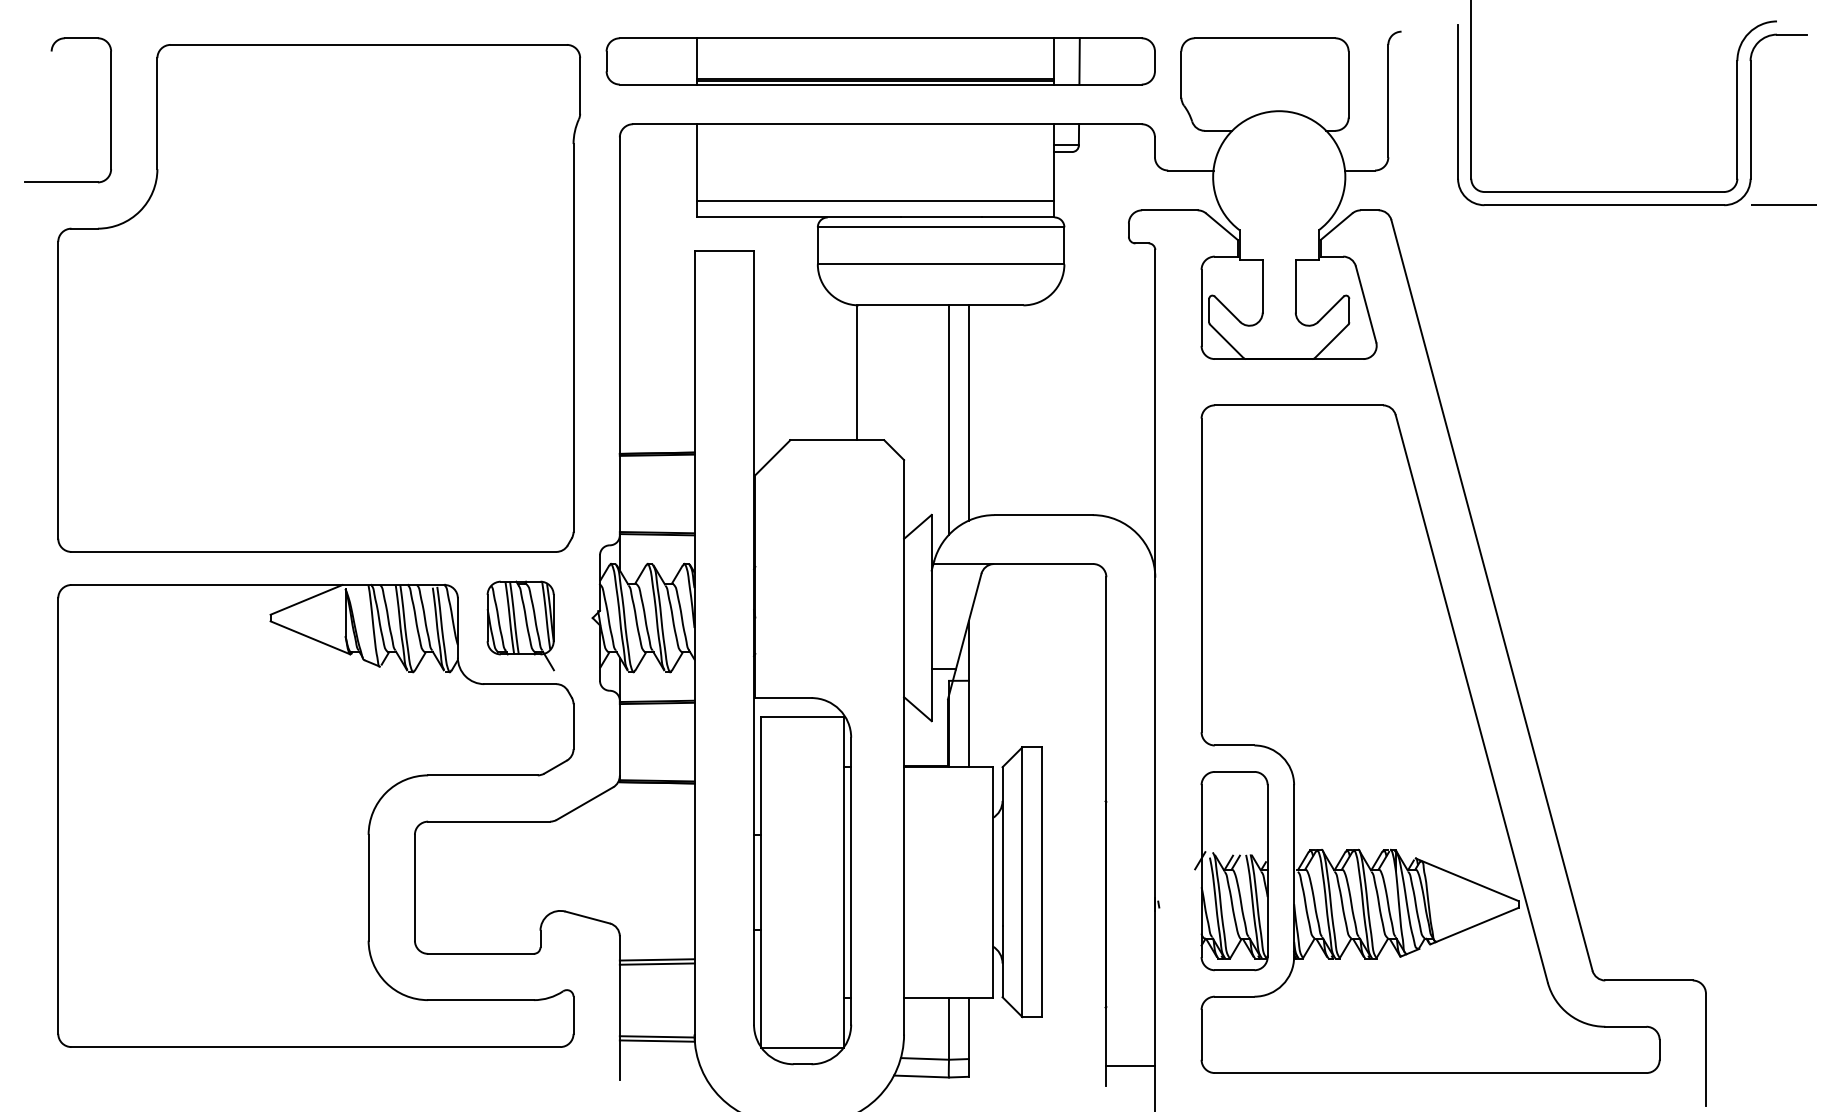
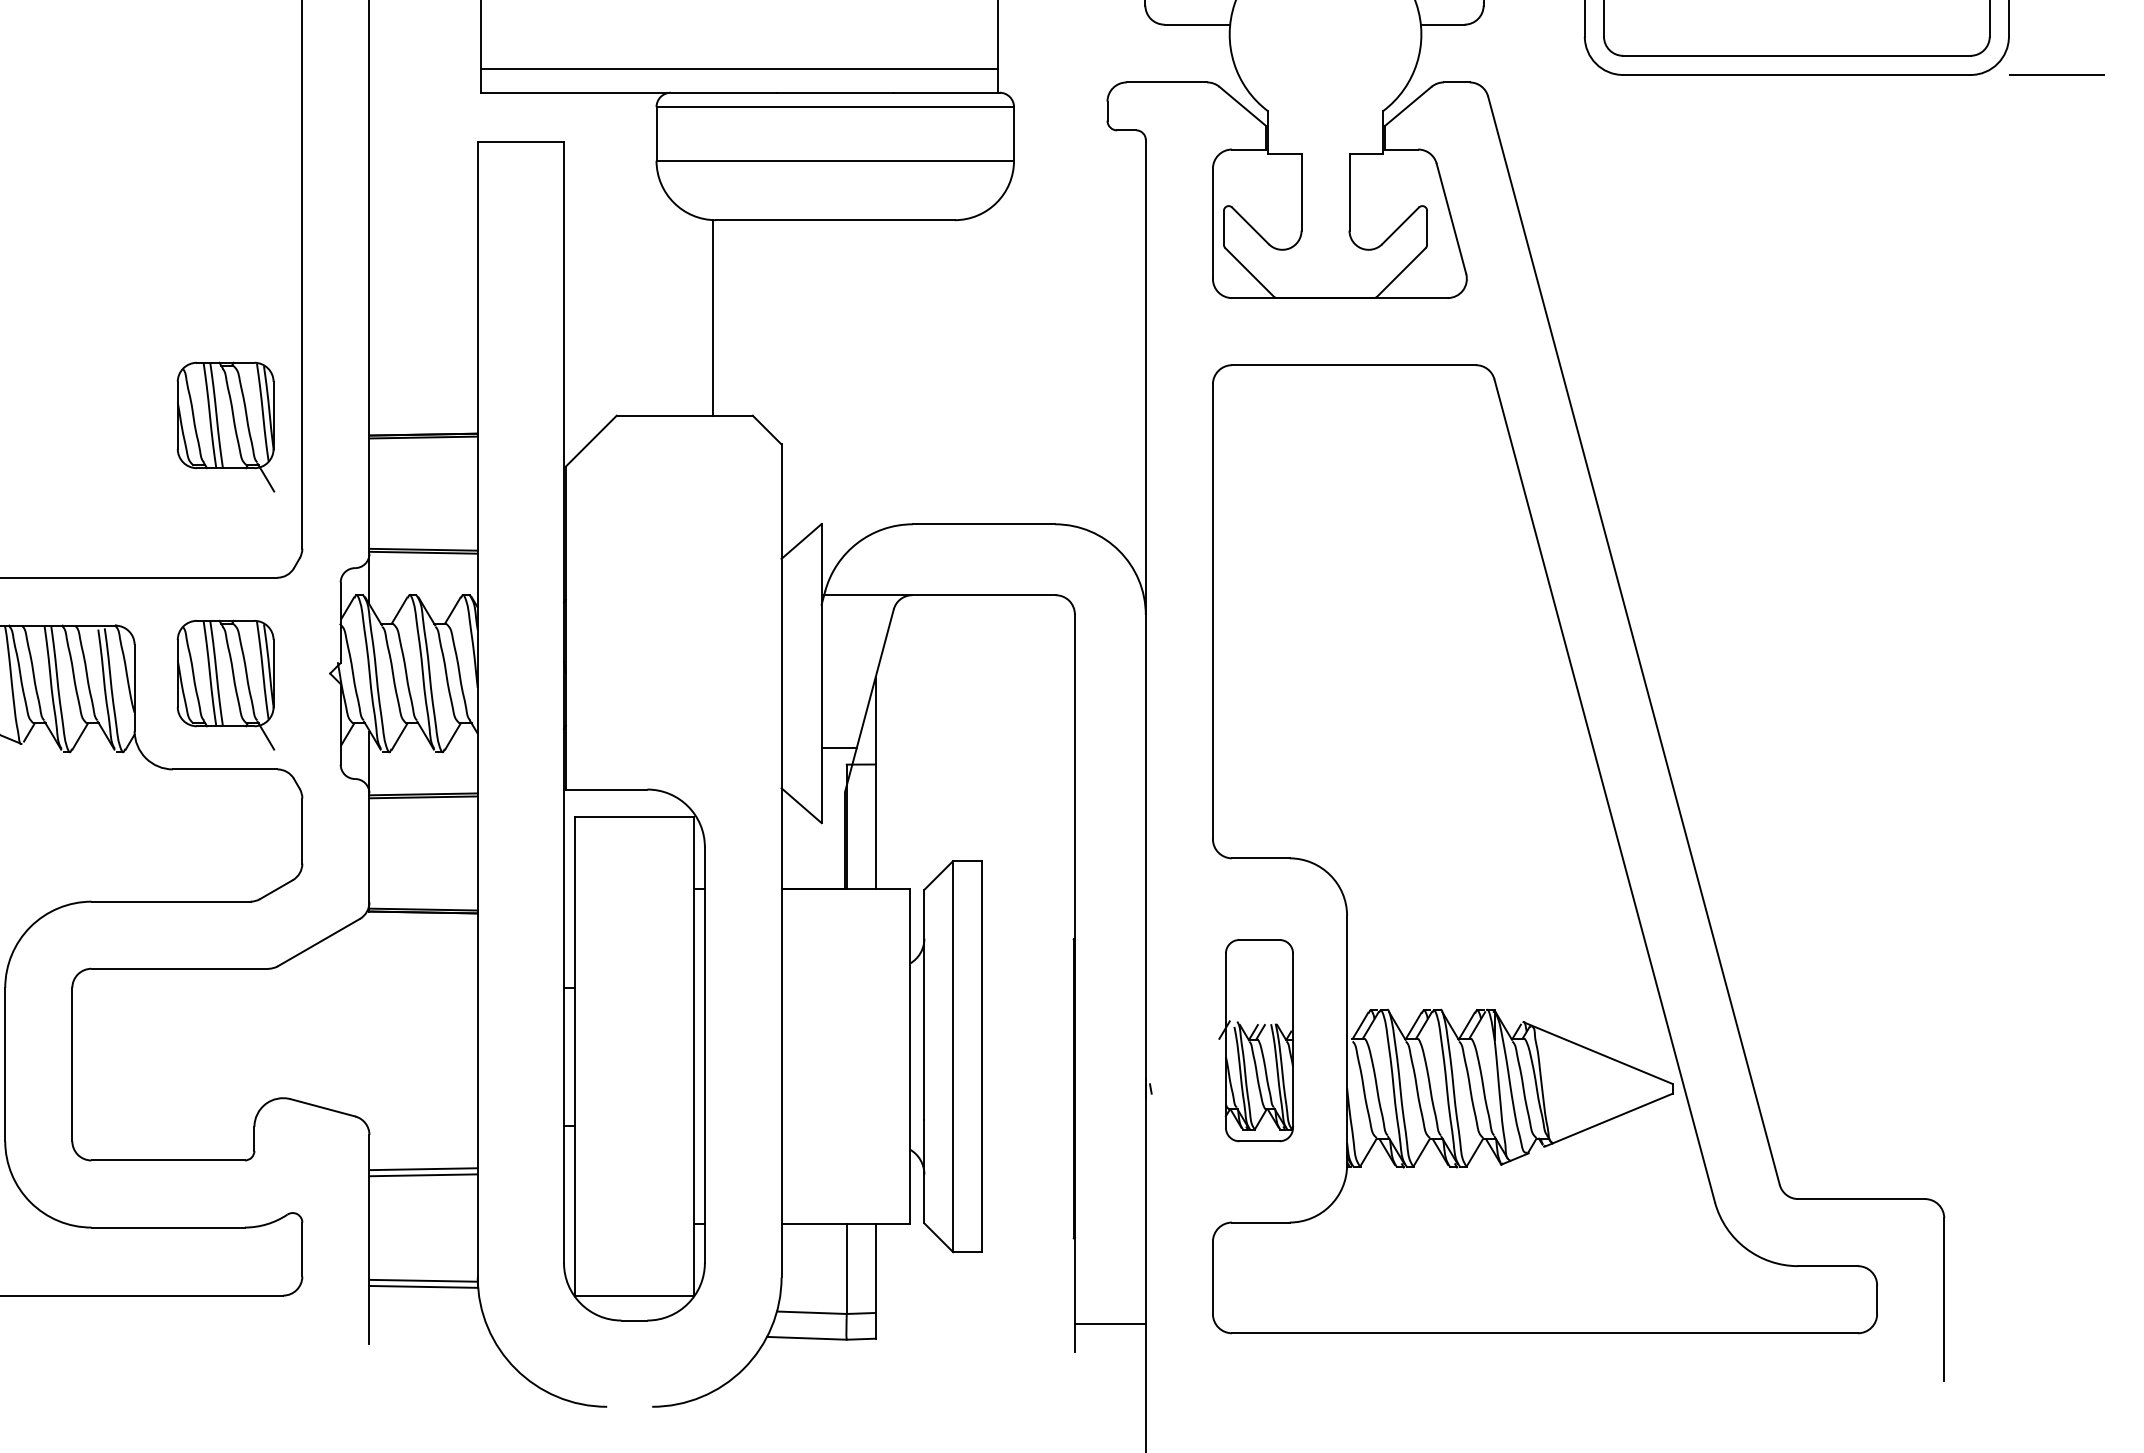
line: (968, 412) -> (874, 375), removed
line: (949, 420) -> (847, 387), removed
part: (520, 447) -> (225, 426), added
part: (1231, 871) -> (1256, 1041), size x0.7

